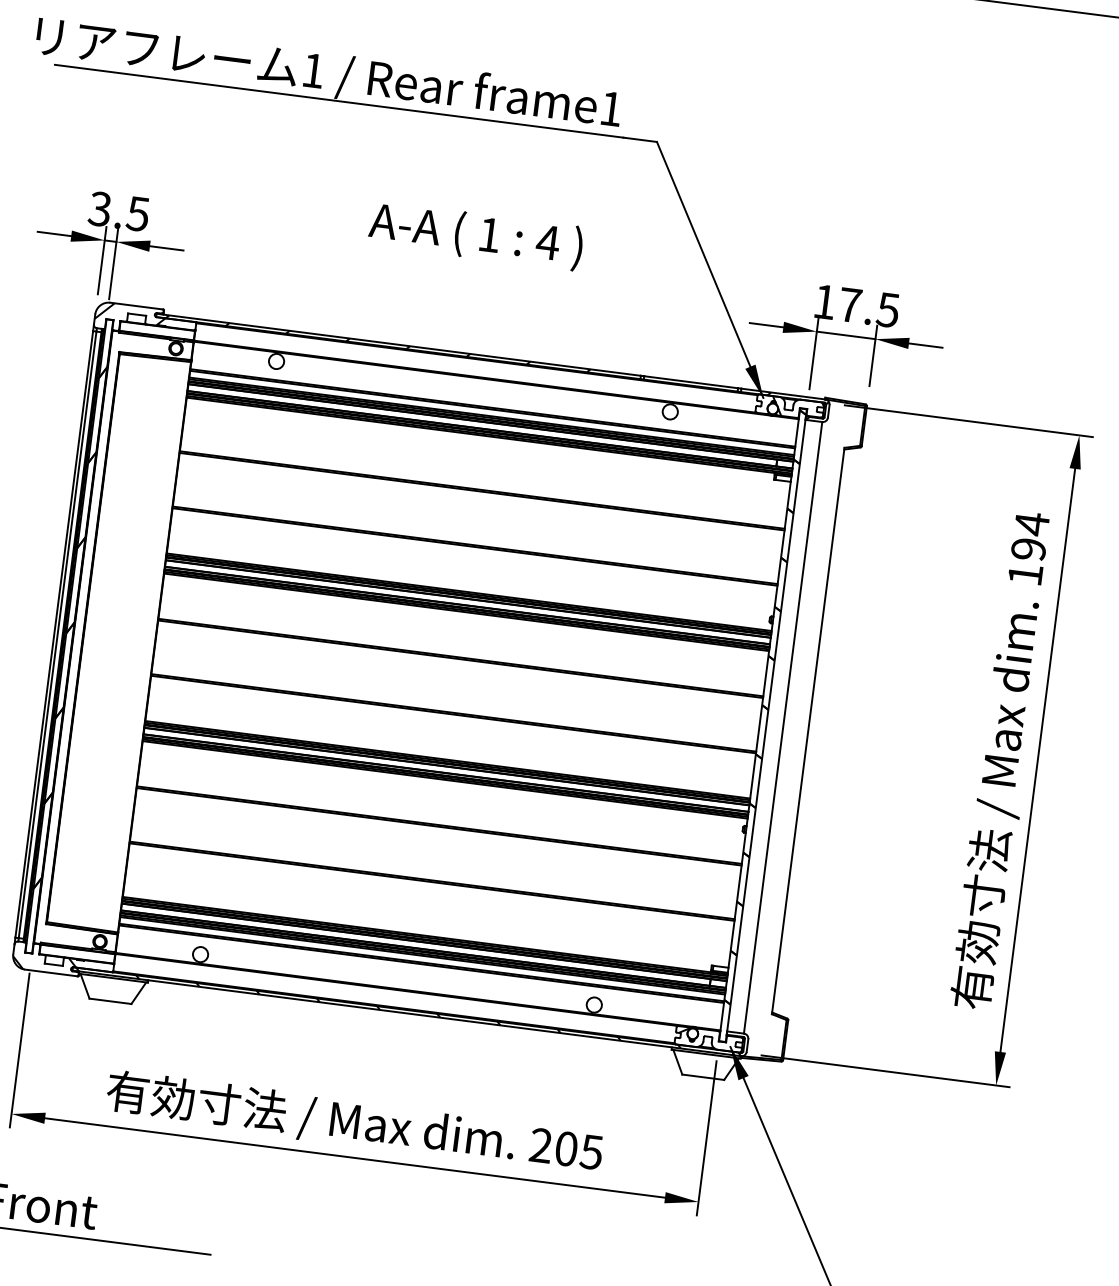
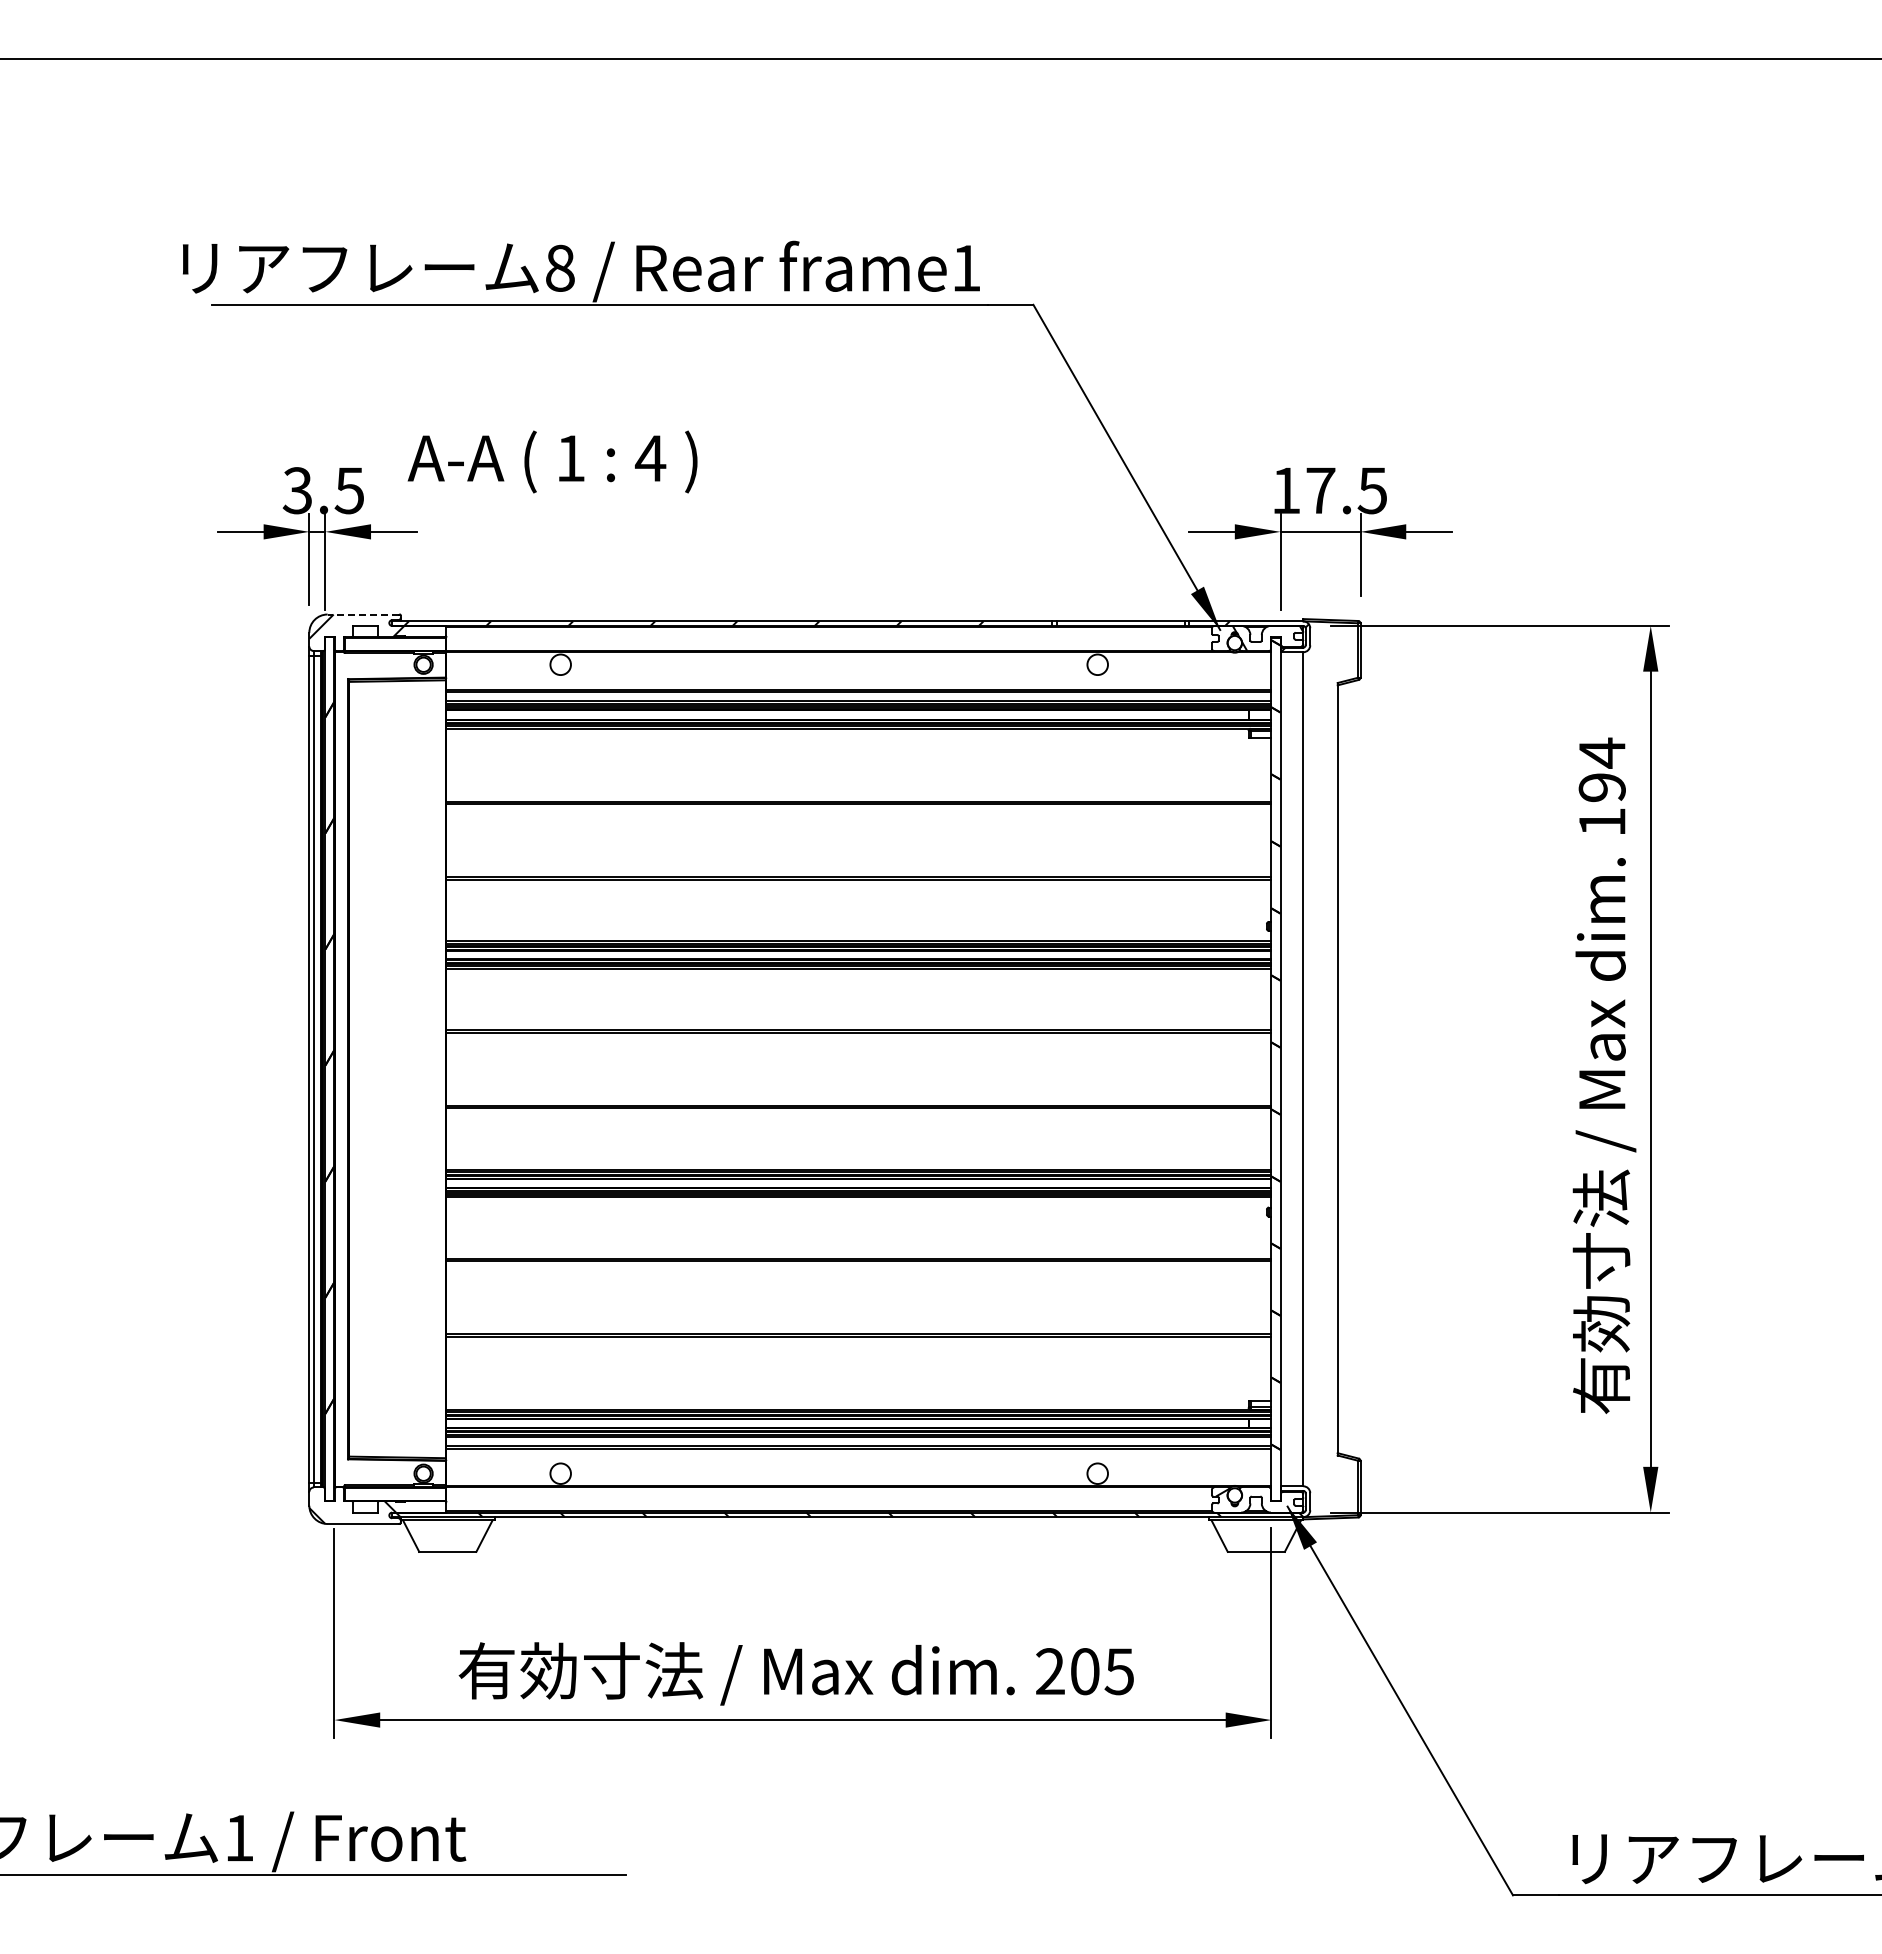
text: (313, 70) -> (560, 267), 1 -> 8
text: (475, 235) -> (552, 461), moved
line: (136, 306) -> (363, 614), solid -> dashed

